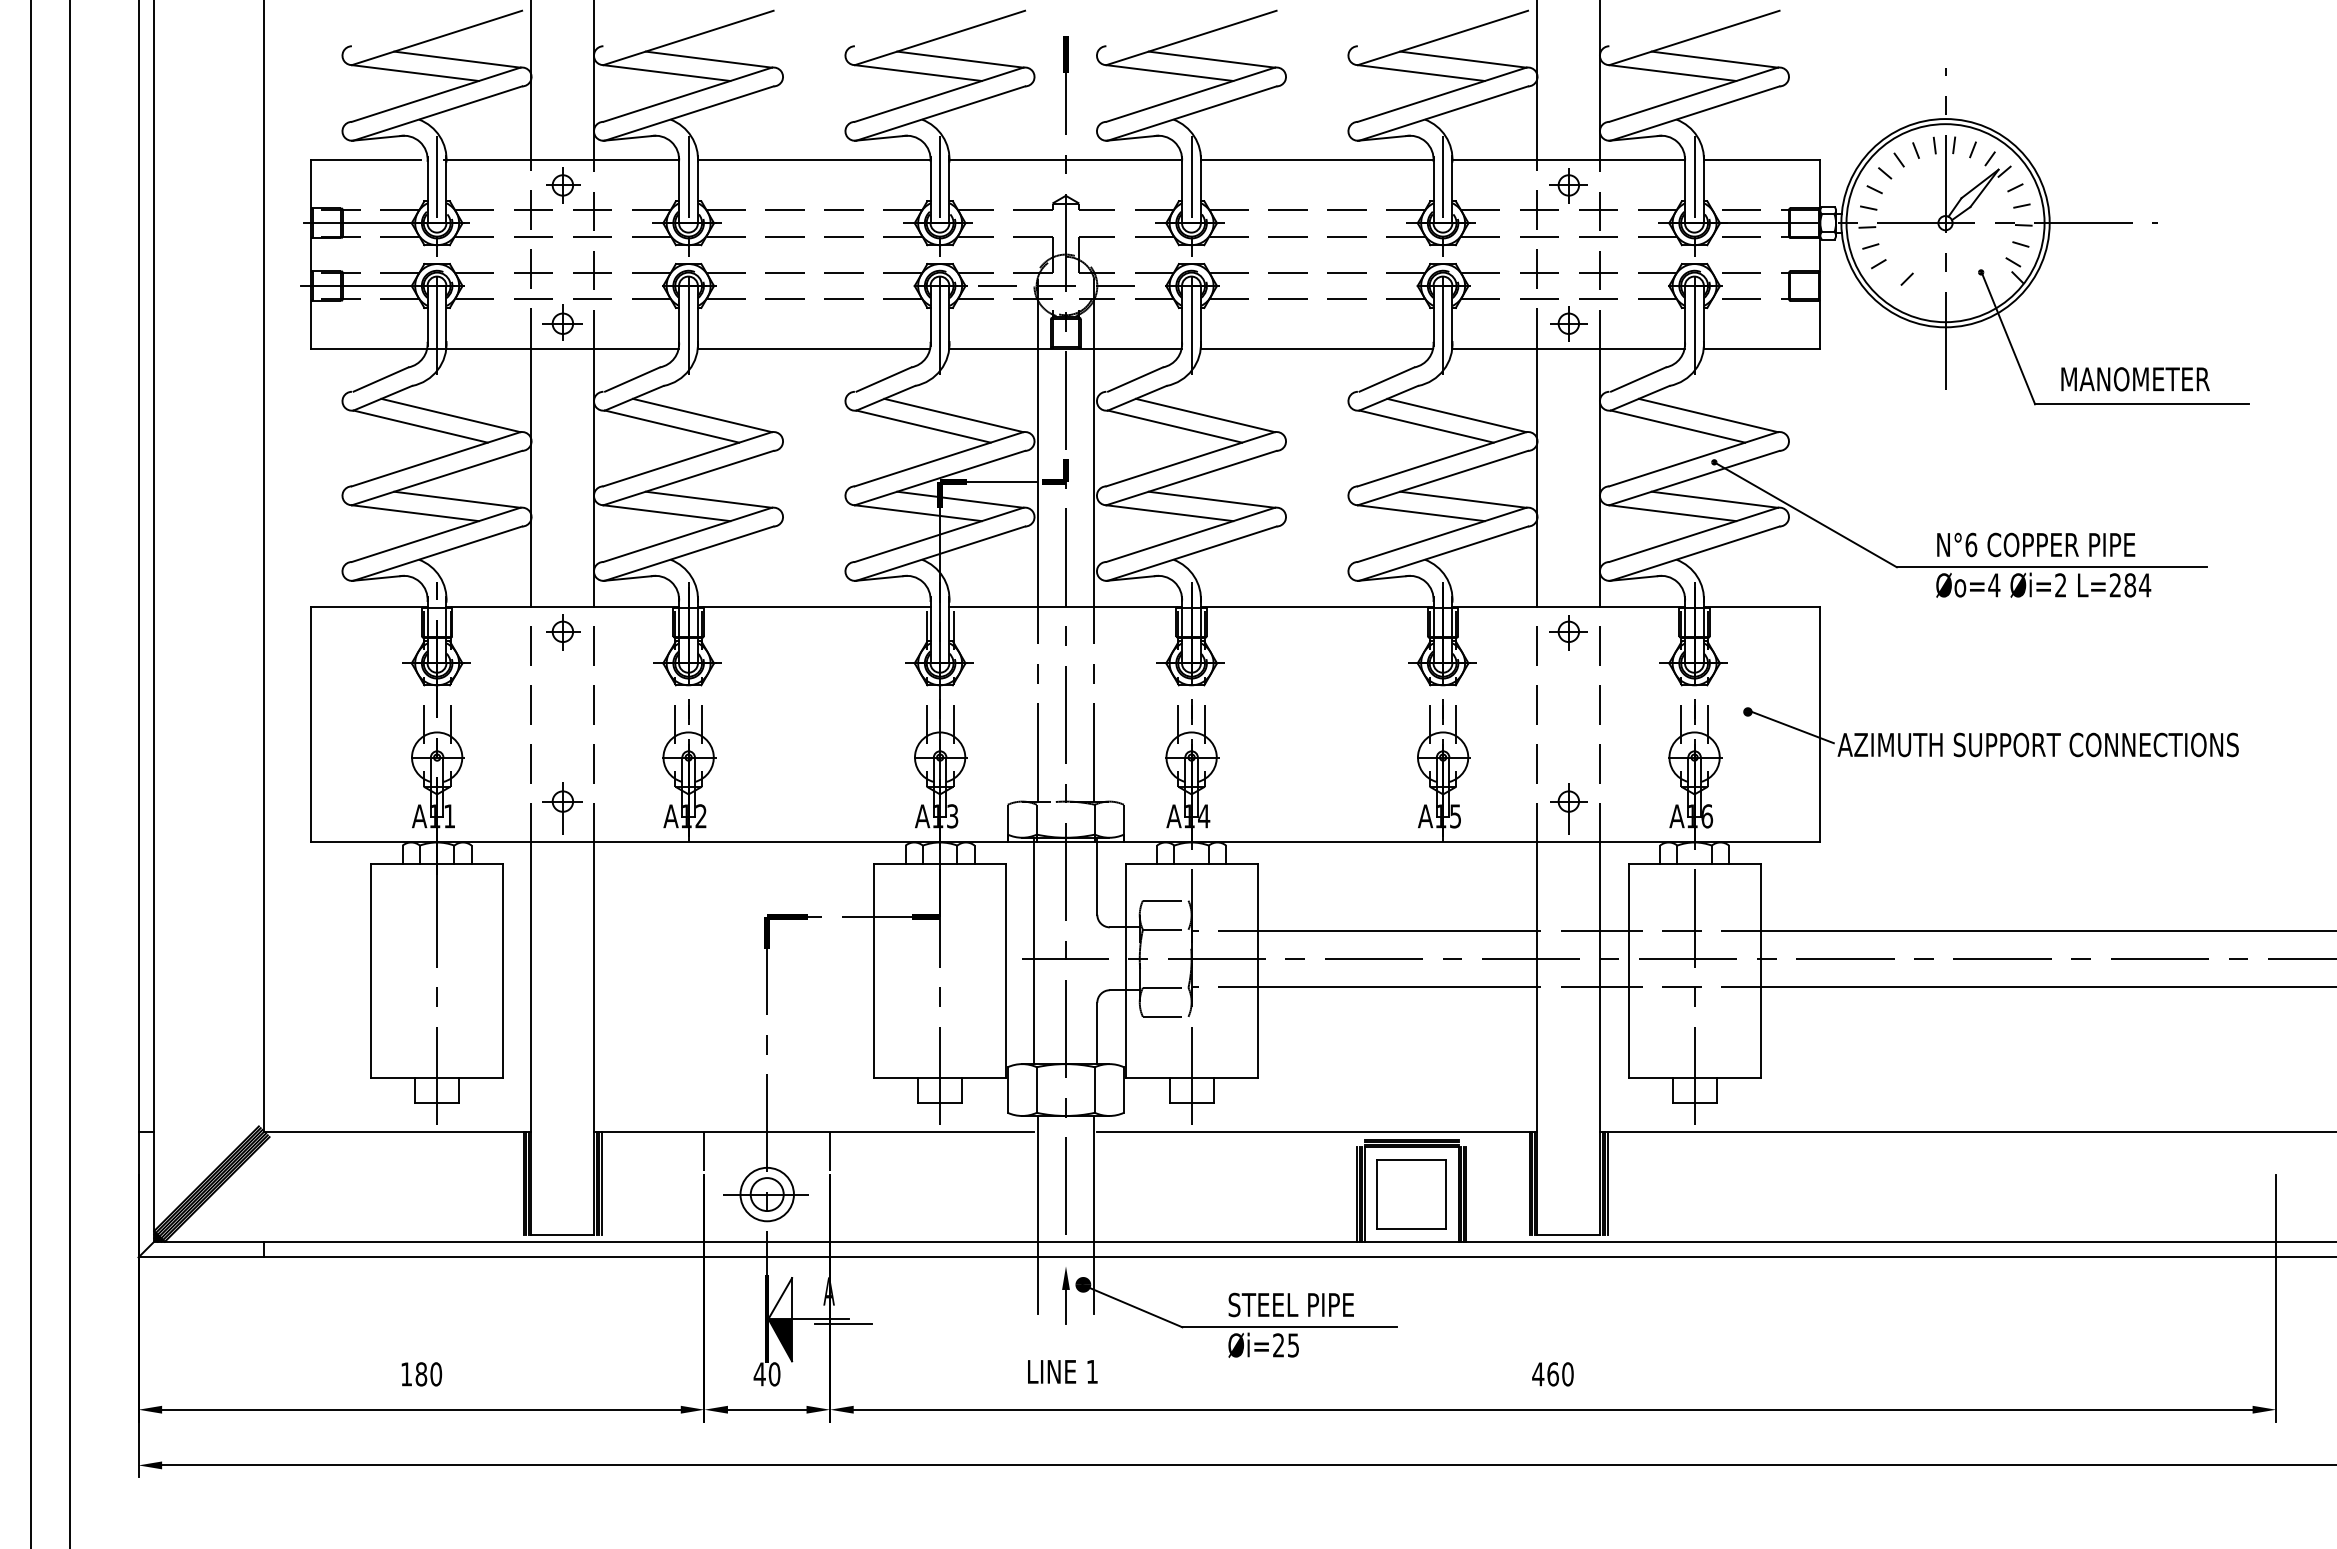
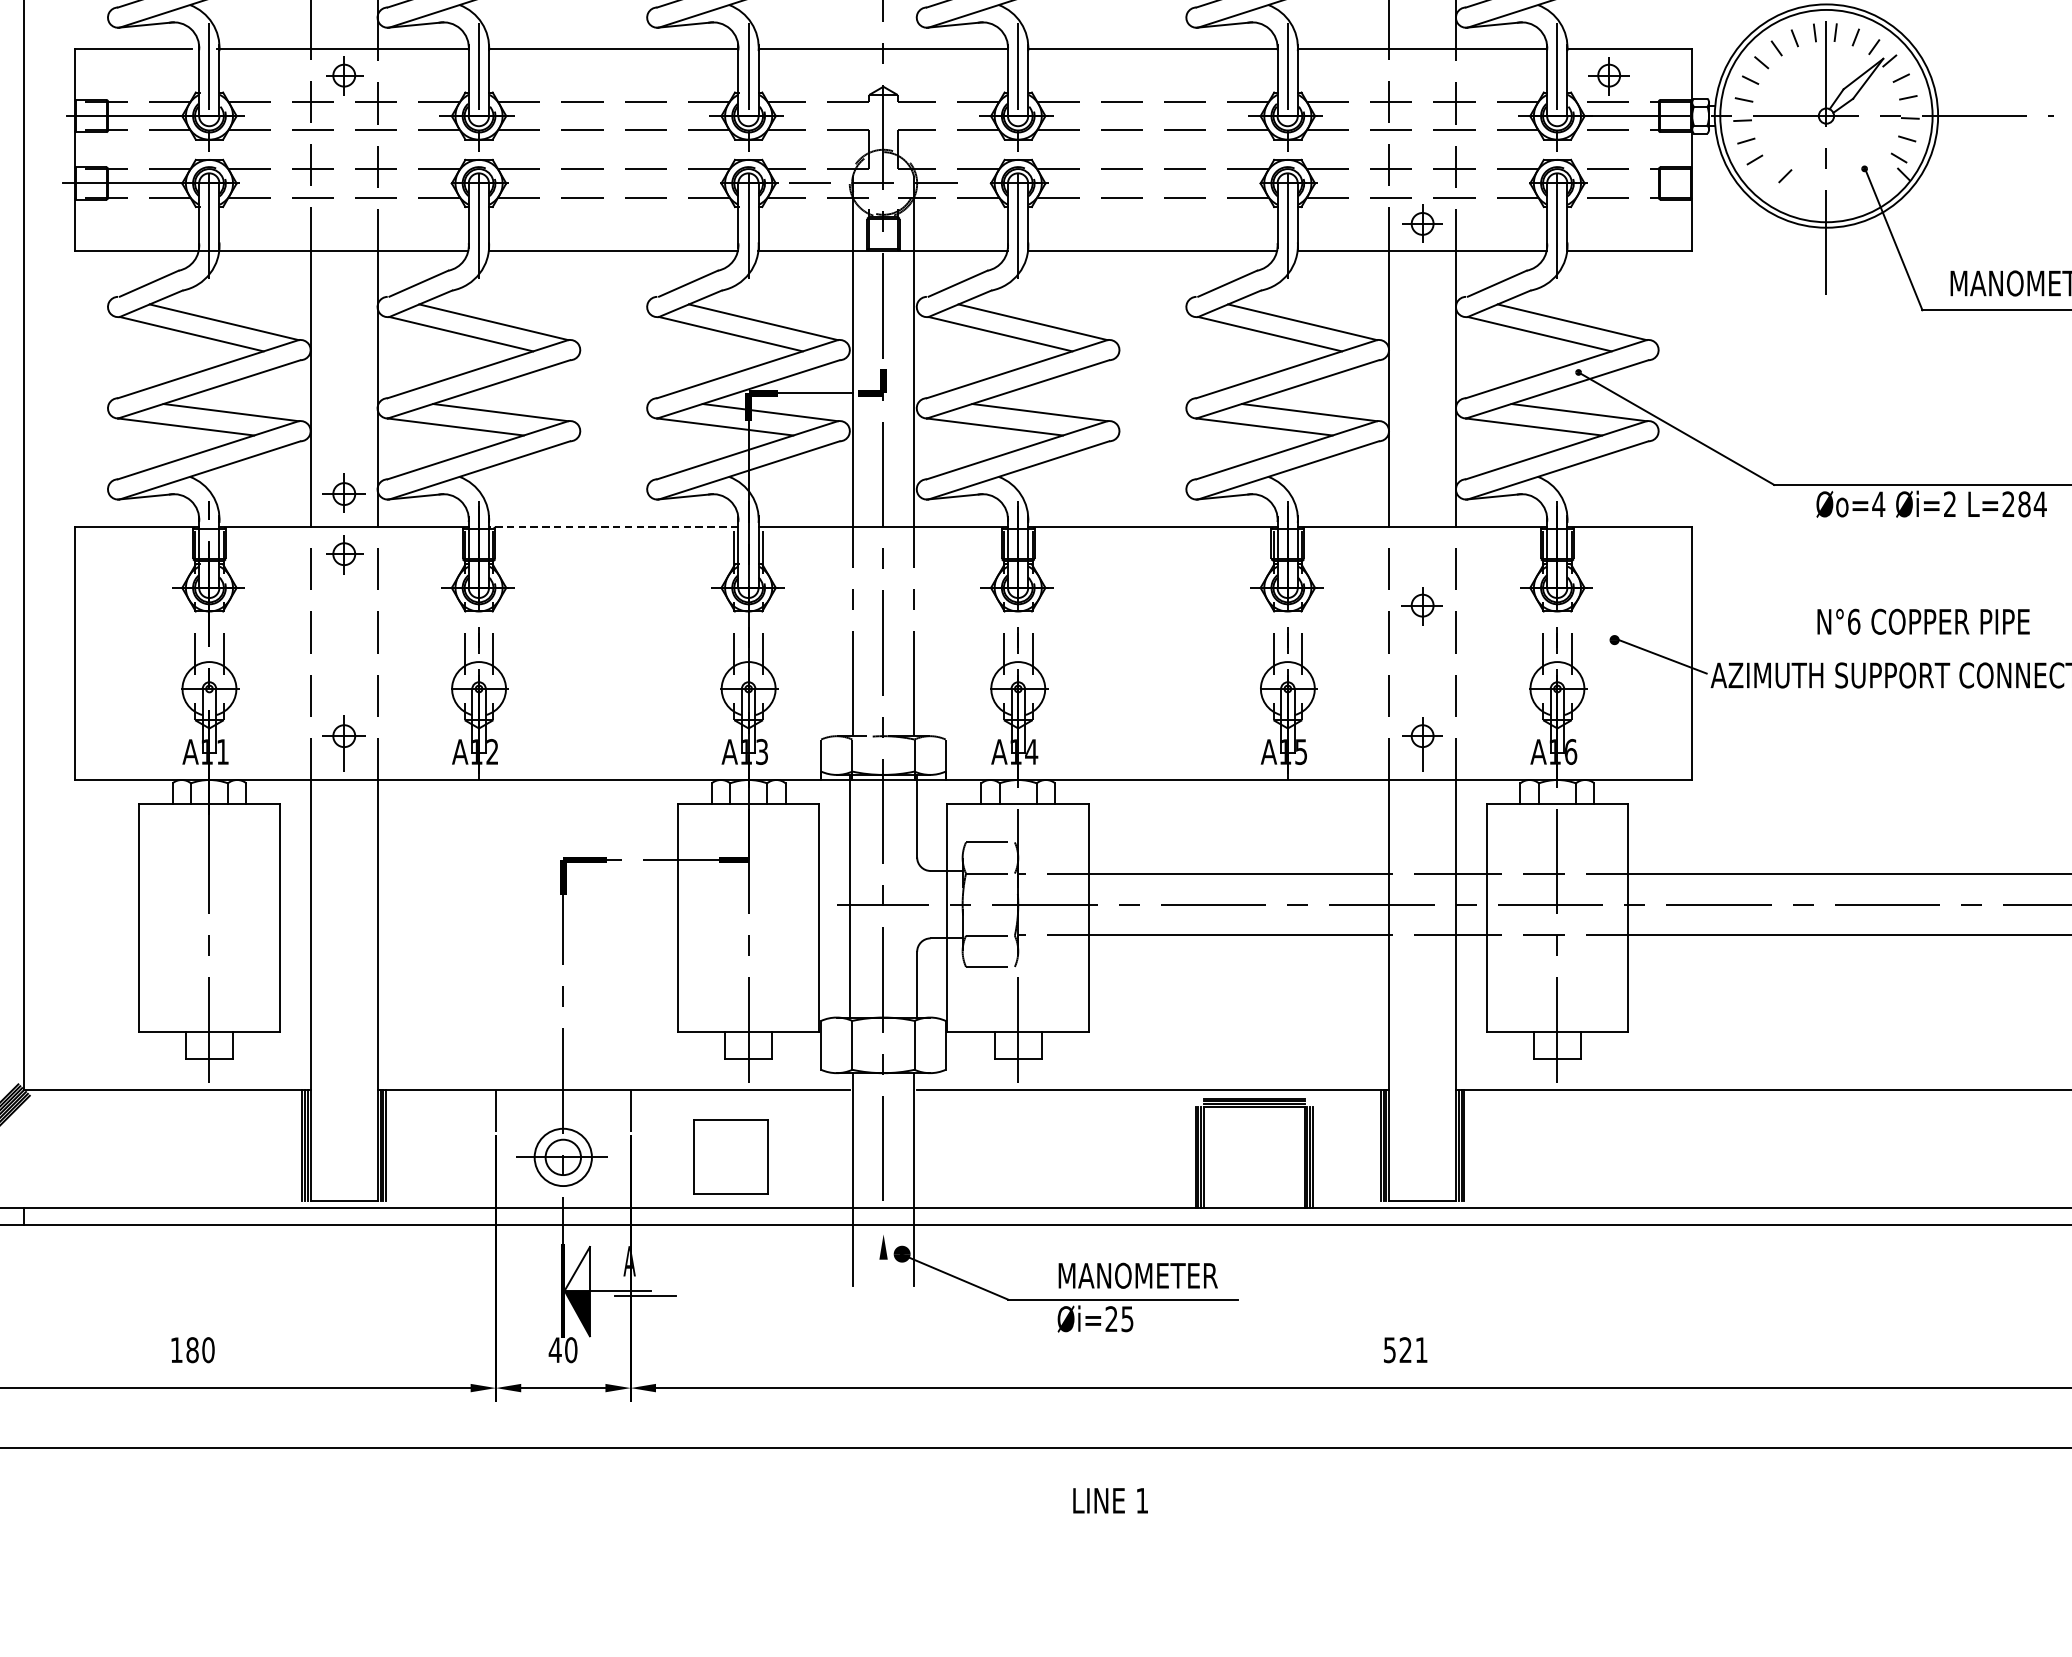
part: (1568, 185) -> (1608, 75), moved
part: (562, 322) -> (343, 492), moved
text: (2036, 544) -> (1923, 621), moved
line: (813, 606) -> (612, 527), solid -> dashed
part: (1568, 632) -> (1422, 606), moved
part: (1411, 1194) -> (730, 1157), moved
text: (1302, 1304) -> (1137, 1275), STEEL PIPE -> MANOMETER
line: (1066, 1306) -> (884, 1277), removed
text: (1062, 1371) -> (1110, 1500), moved
text: (1552, 1374) -> (1405, 1350), 460 -> 521

